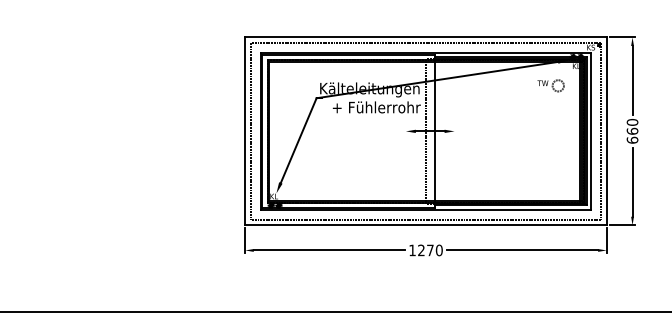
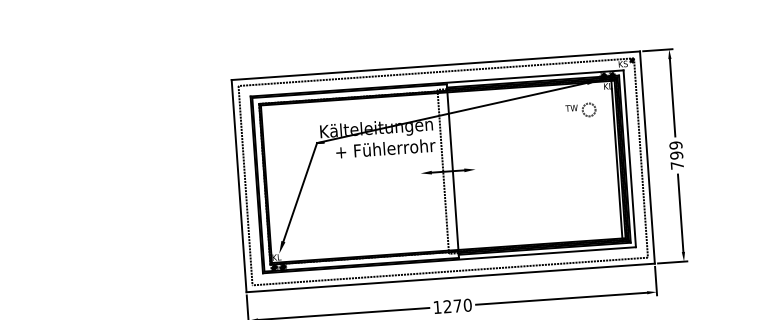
text: (632, 131) -> (676, 155), 660 -> 799

